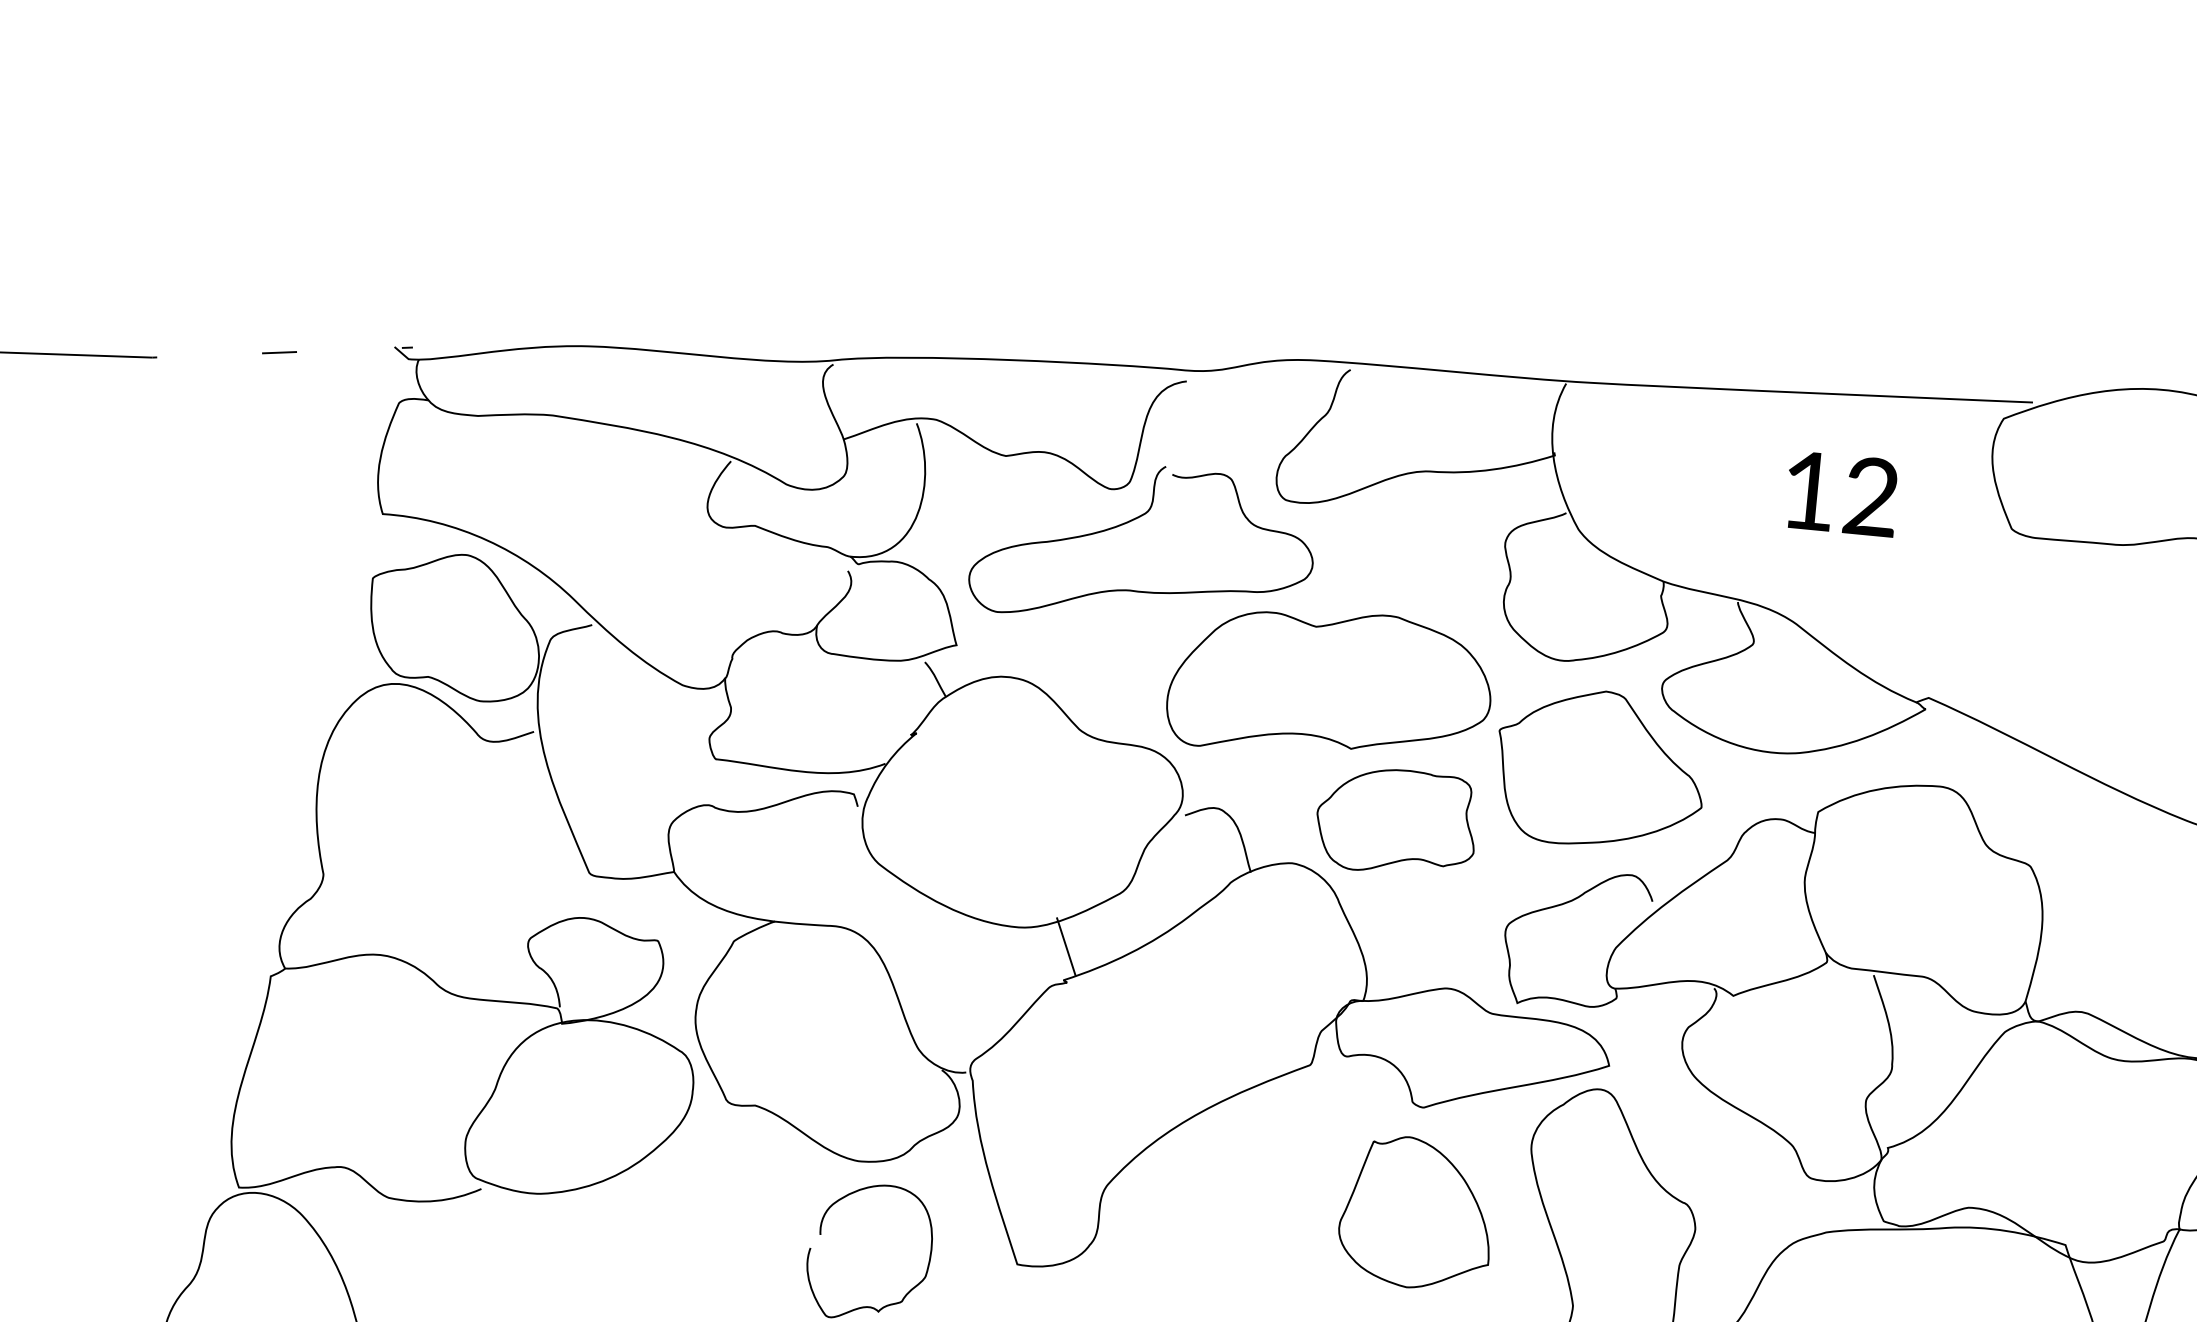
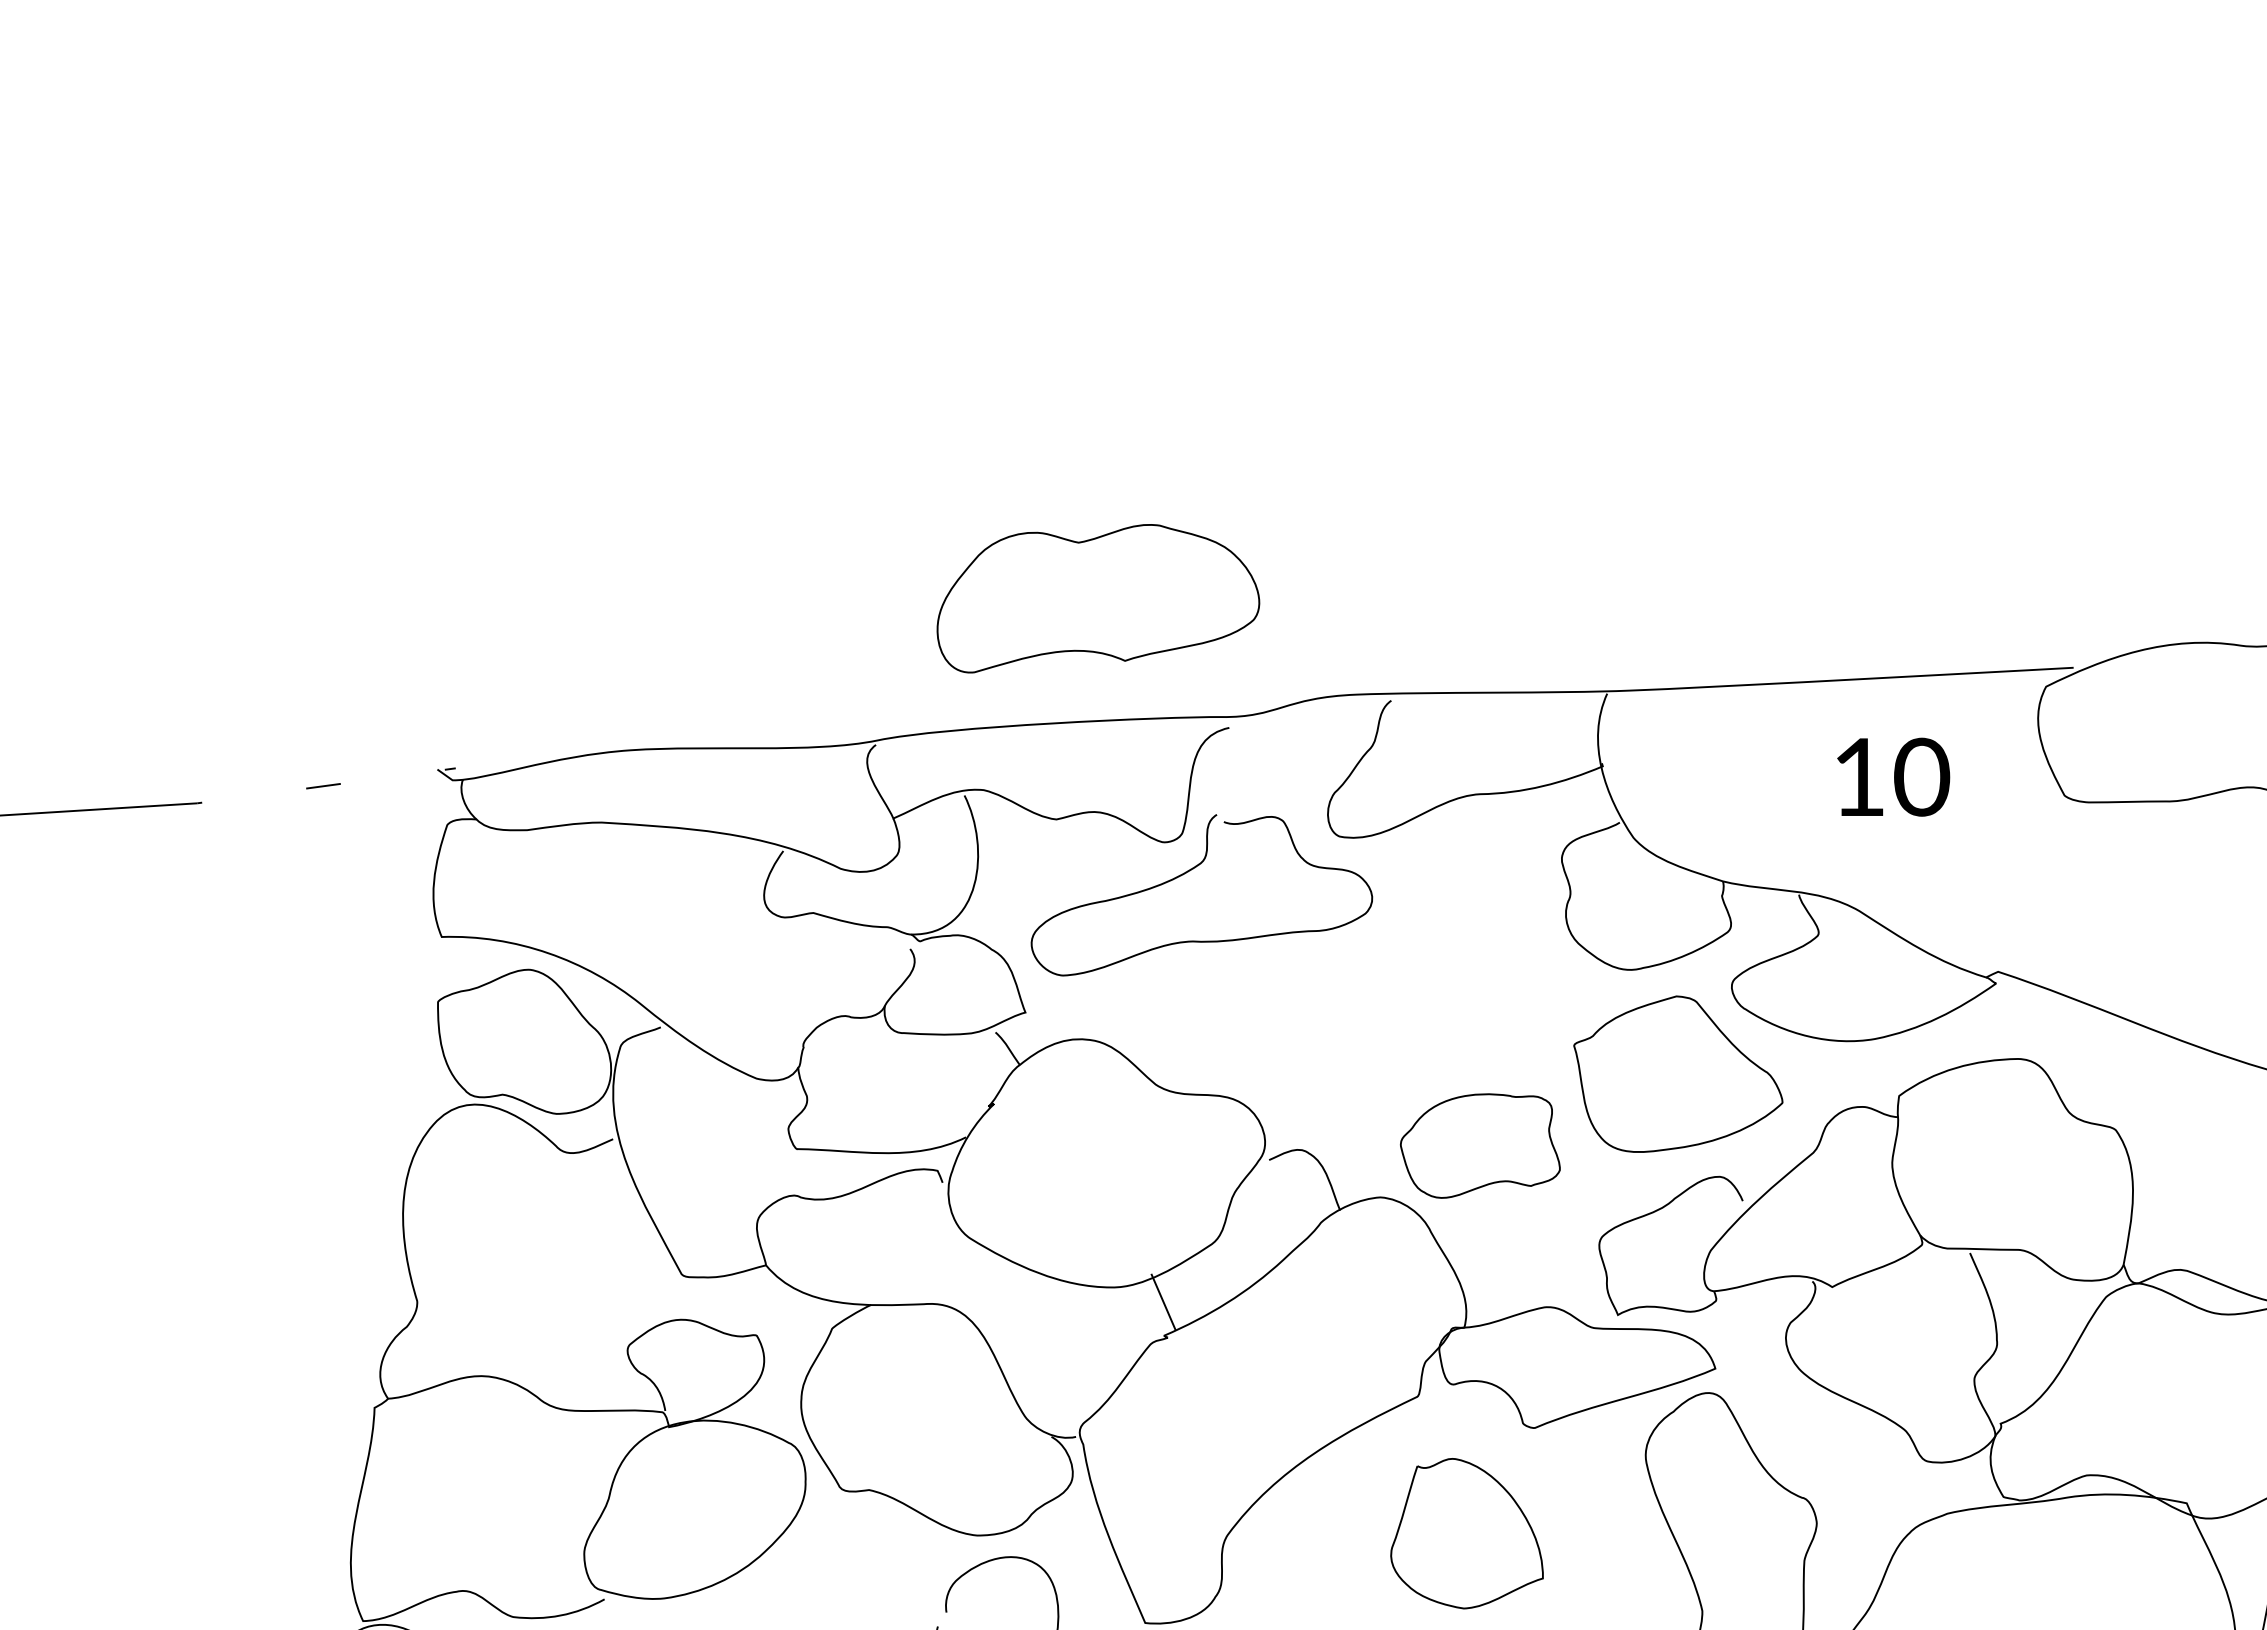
text: (1872, 496) -> (1922, 776), 12 -> 10
part: (1330, 684) -> (1098, 598), moved
part: (1416, 1212) -> (1466, 1533), moved

